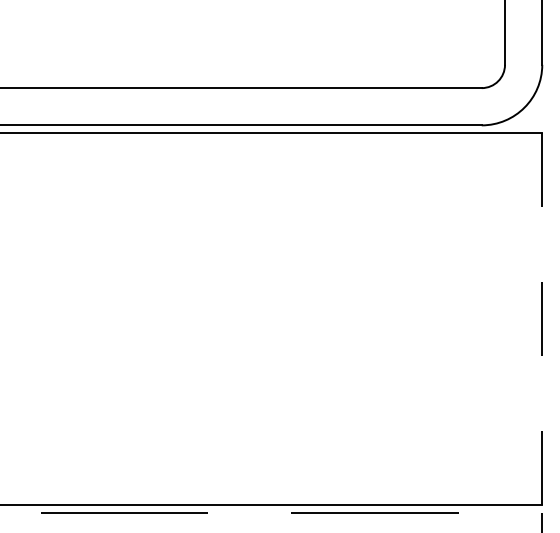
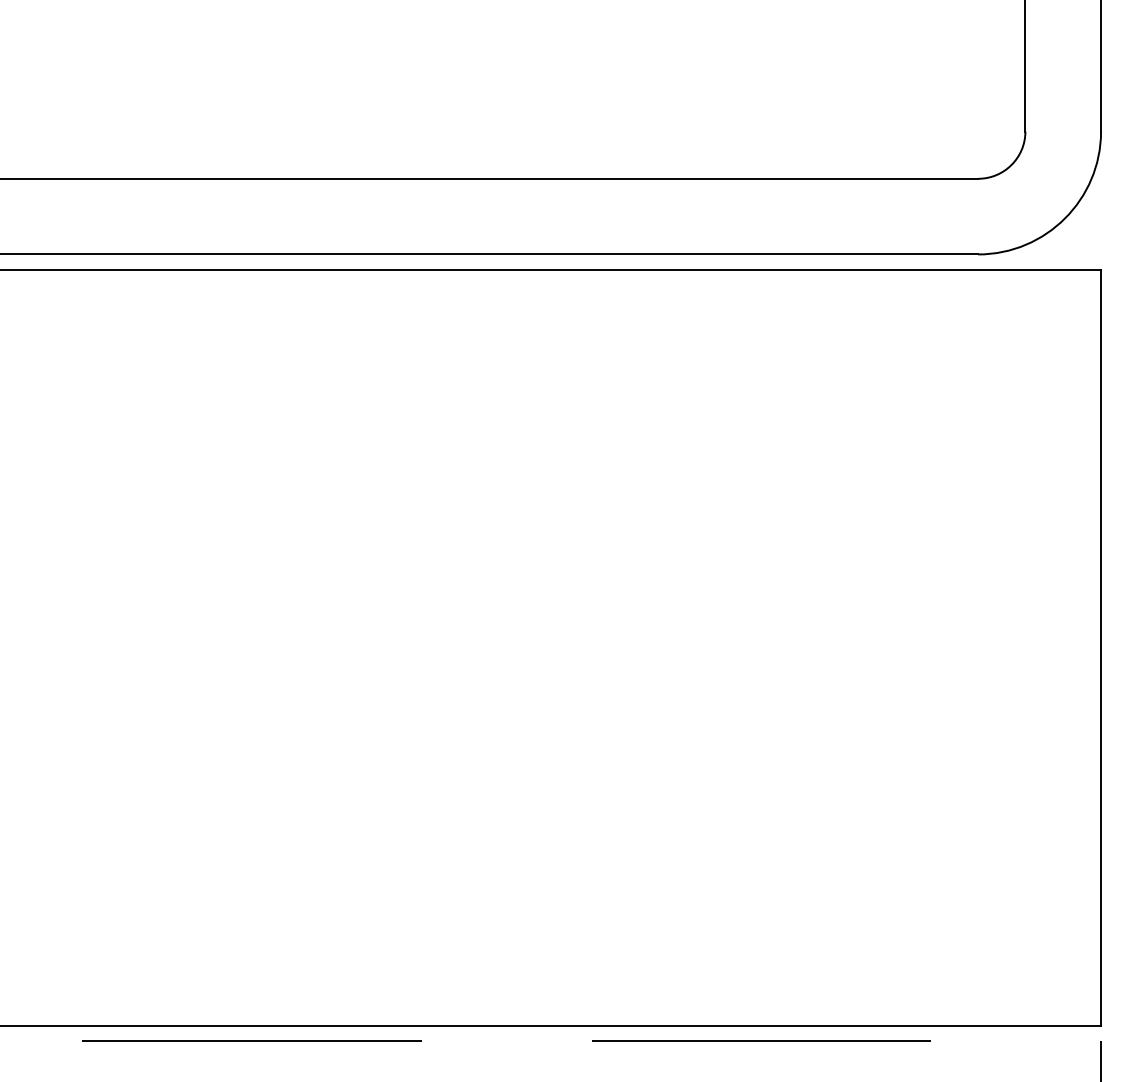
line: (542, 319) -> (1101, 648), dashed -> solid

